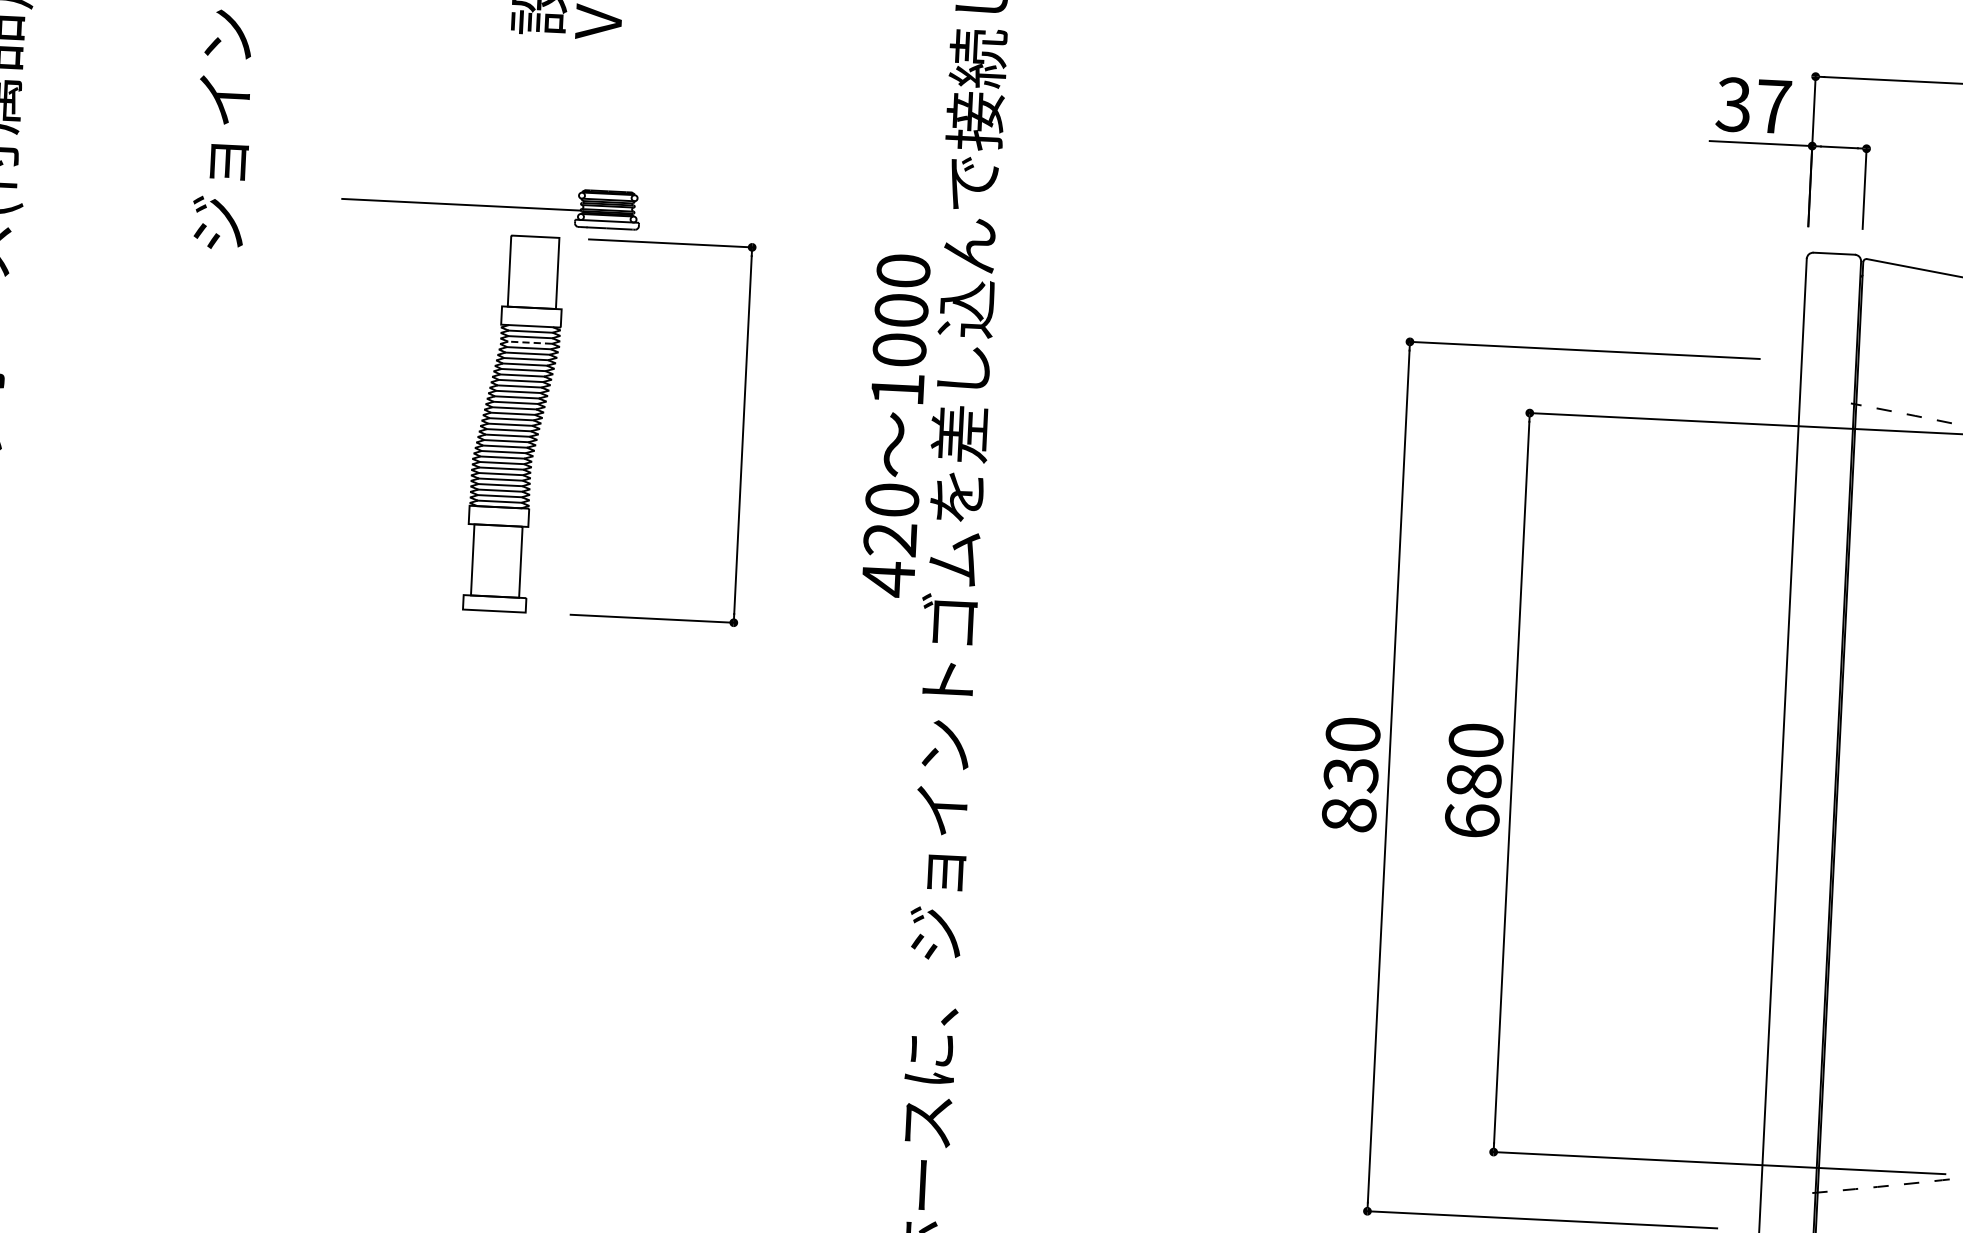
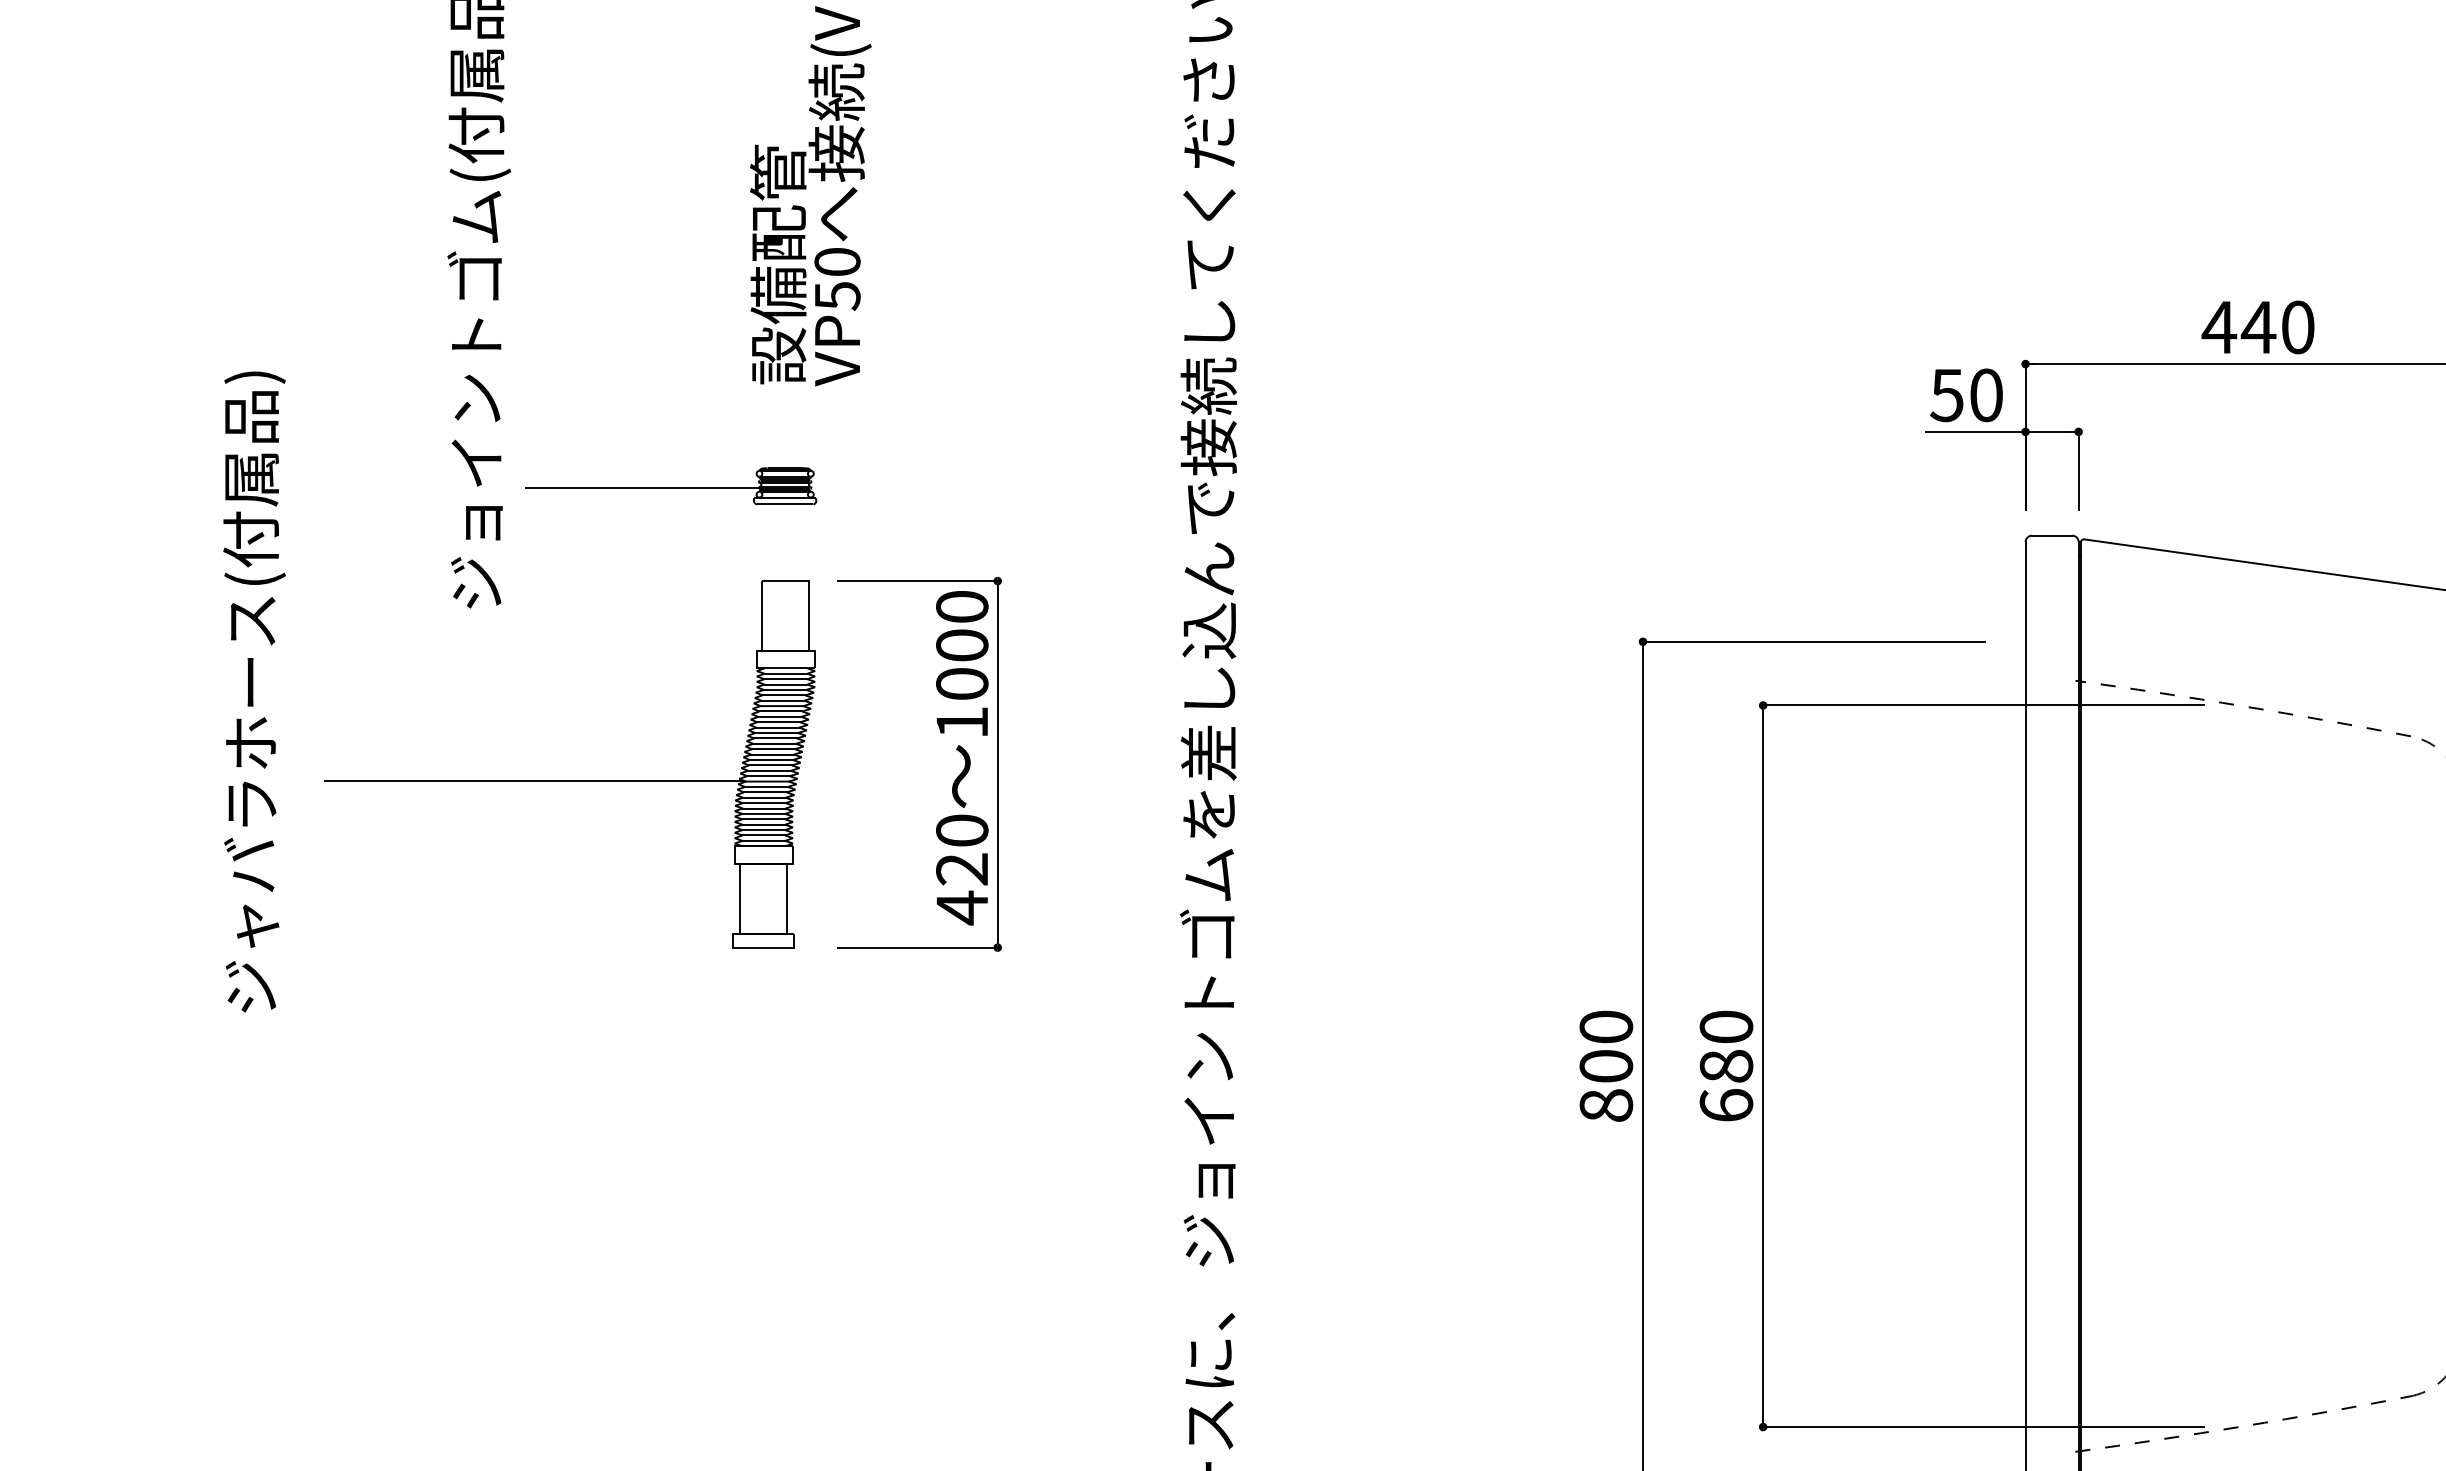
text: (1753, 105) -> (1966, 395), 37 -> 50
part: (491, 204) -> (671, 486), moved
line: (529, 342) -> (785, 684), dashed -> solid
text: (896, 426) -> (962, 758), moved
line: (267, 428) -> (534, 780), added
text: (1351, 774) -> (1606, 1066), 830 -> 800

